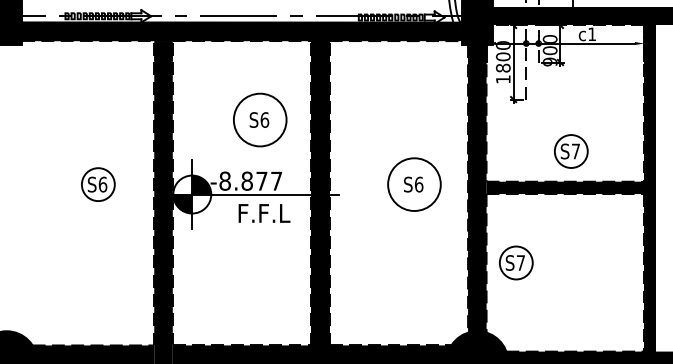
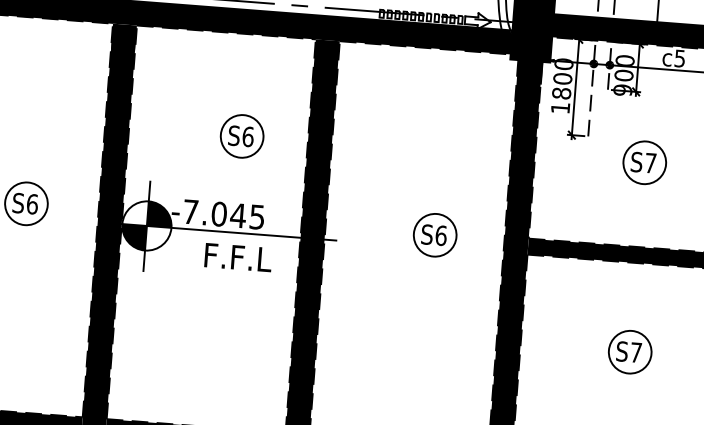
text: (591, 34) -> (679, 58), c1 -> c5
circle: (259, 119) -> (241, 135), size x0.62
part: (571, 151) -> (645, 162), moved
text: (250, 180) -> (223, 213), -8.877 -> -7.045
circle: (413, 184) -> (433, 235), size x0.62
part: (516, 262) -> (630, 351), moved

